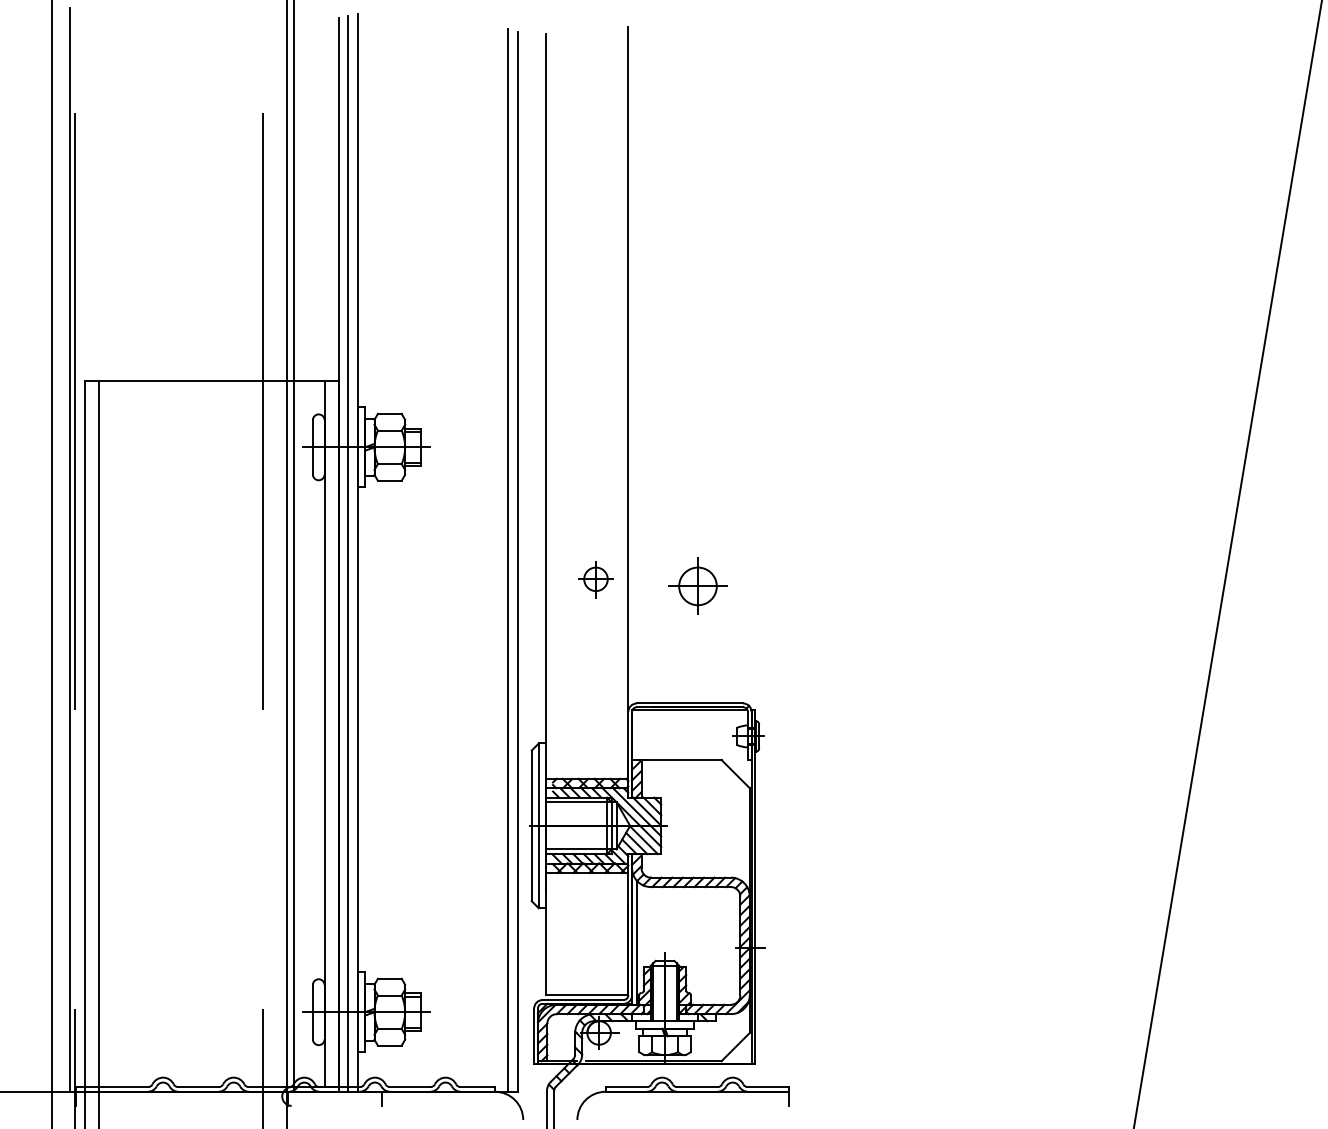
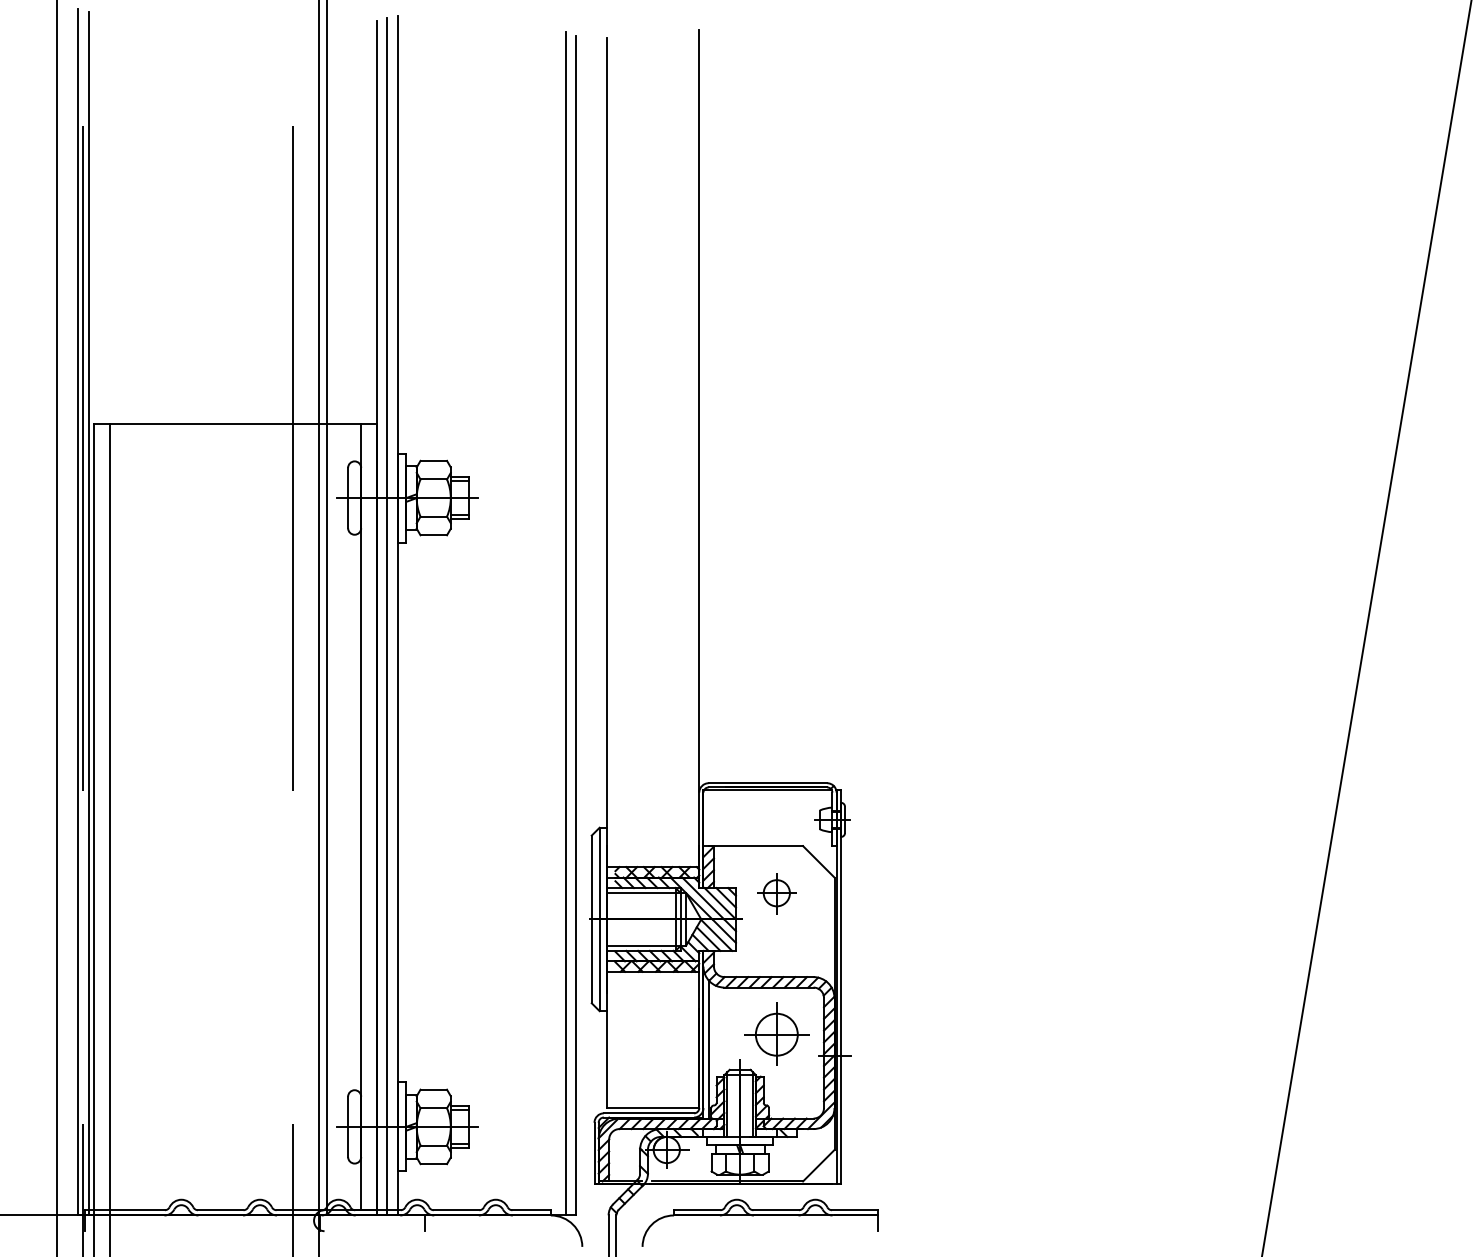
line: (79, 550) -> (88, 612), added
part: (595, 579) -> (776, 893), moved
part: (697, 585) -> (776, 1033), moved

